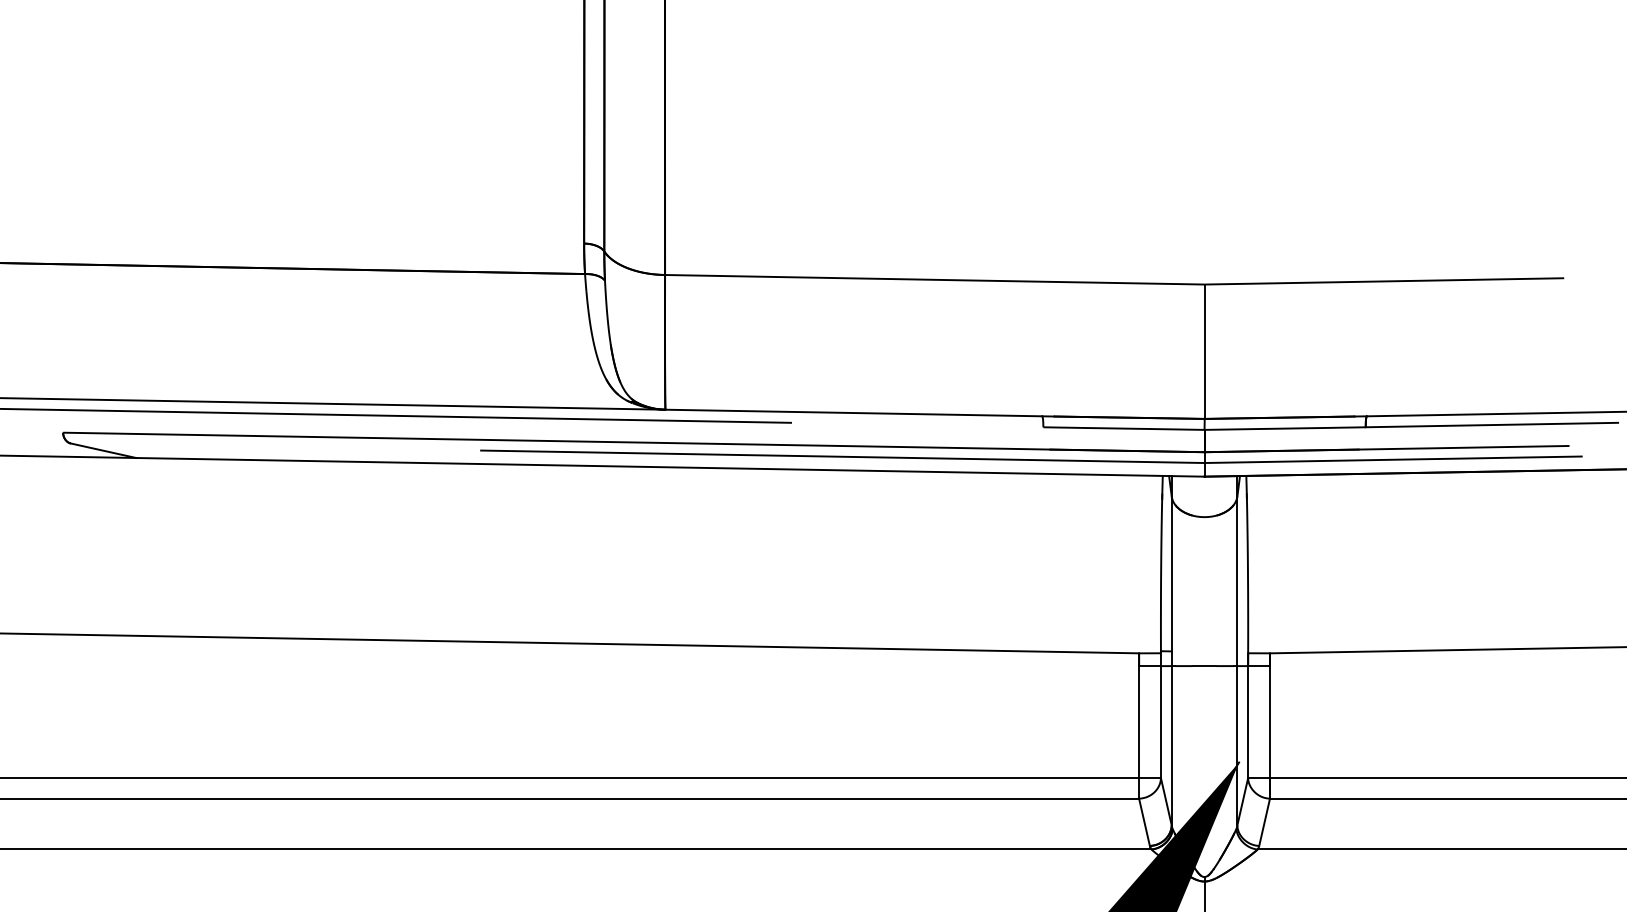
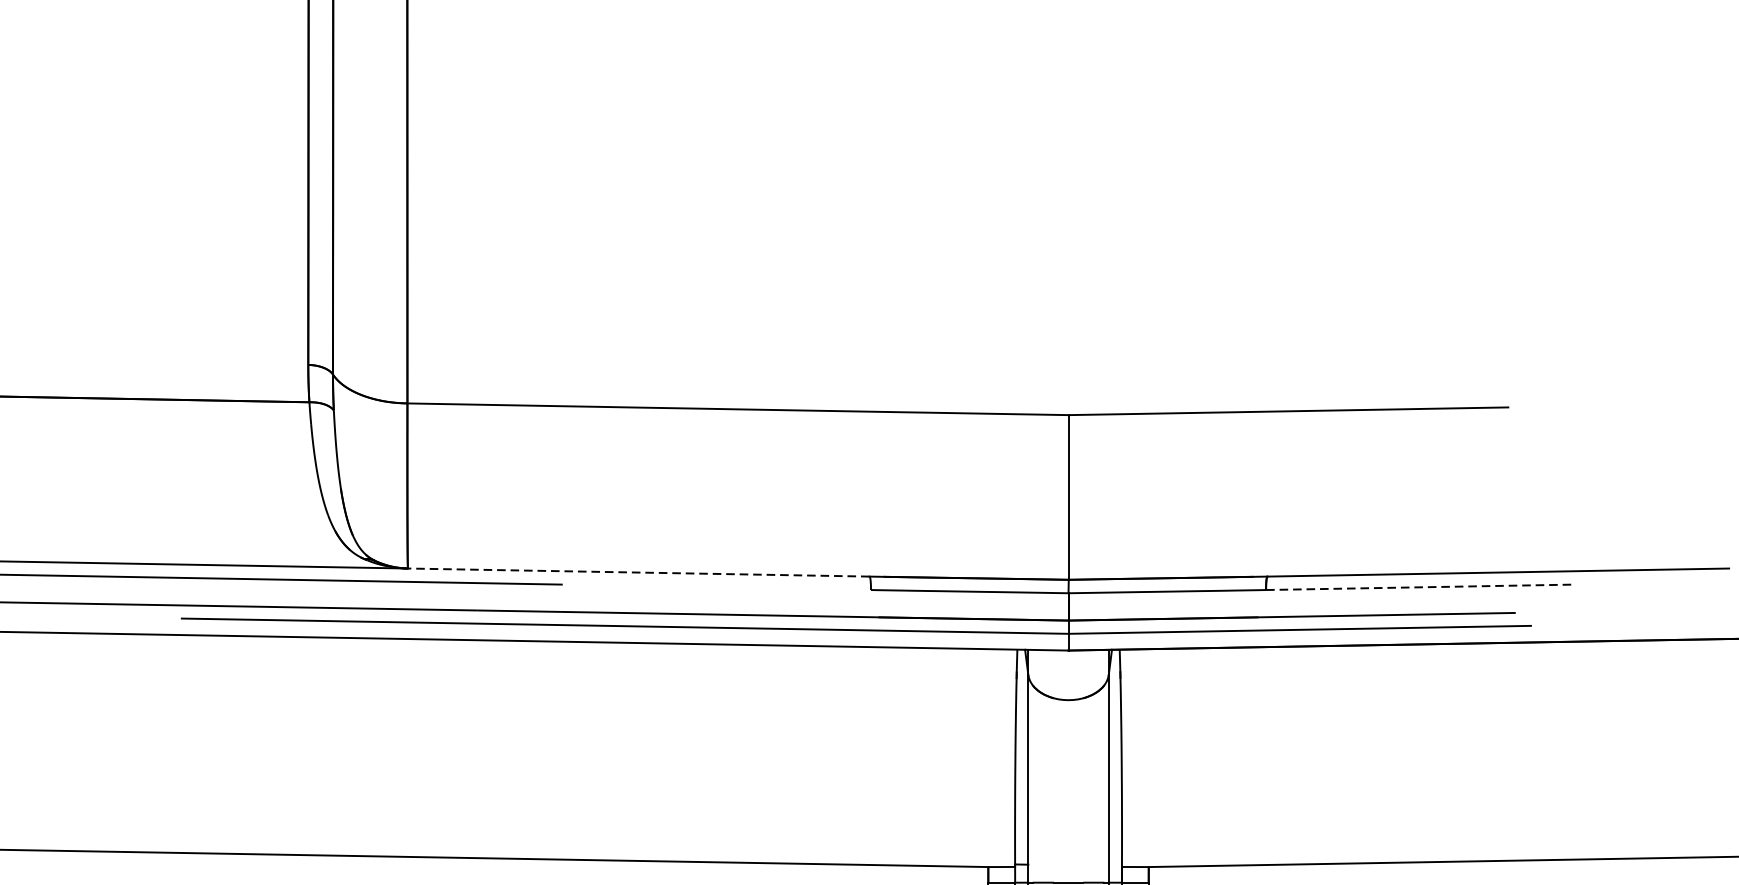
line: (853, 413) -> (638, 573), solid -> dashed
line: (1492, 425) -> (1421, 587), solid -> dashed

